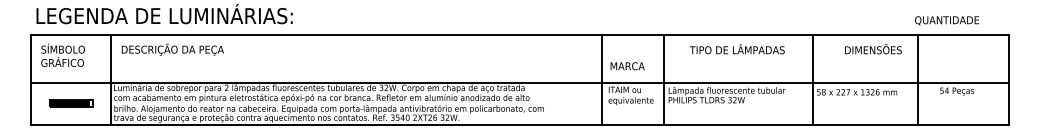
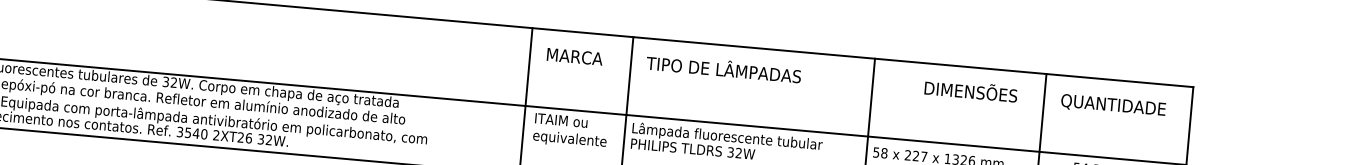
text: (947, 20) -> (1114, 105), moved
text: (736, 49) -> (722, 68), moved
text: (627, 66) -> (574, 57), moved

